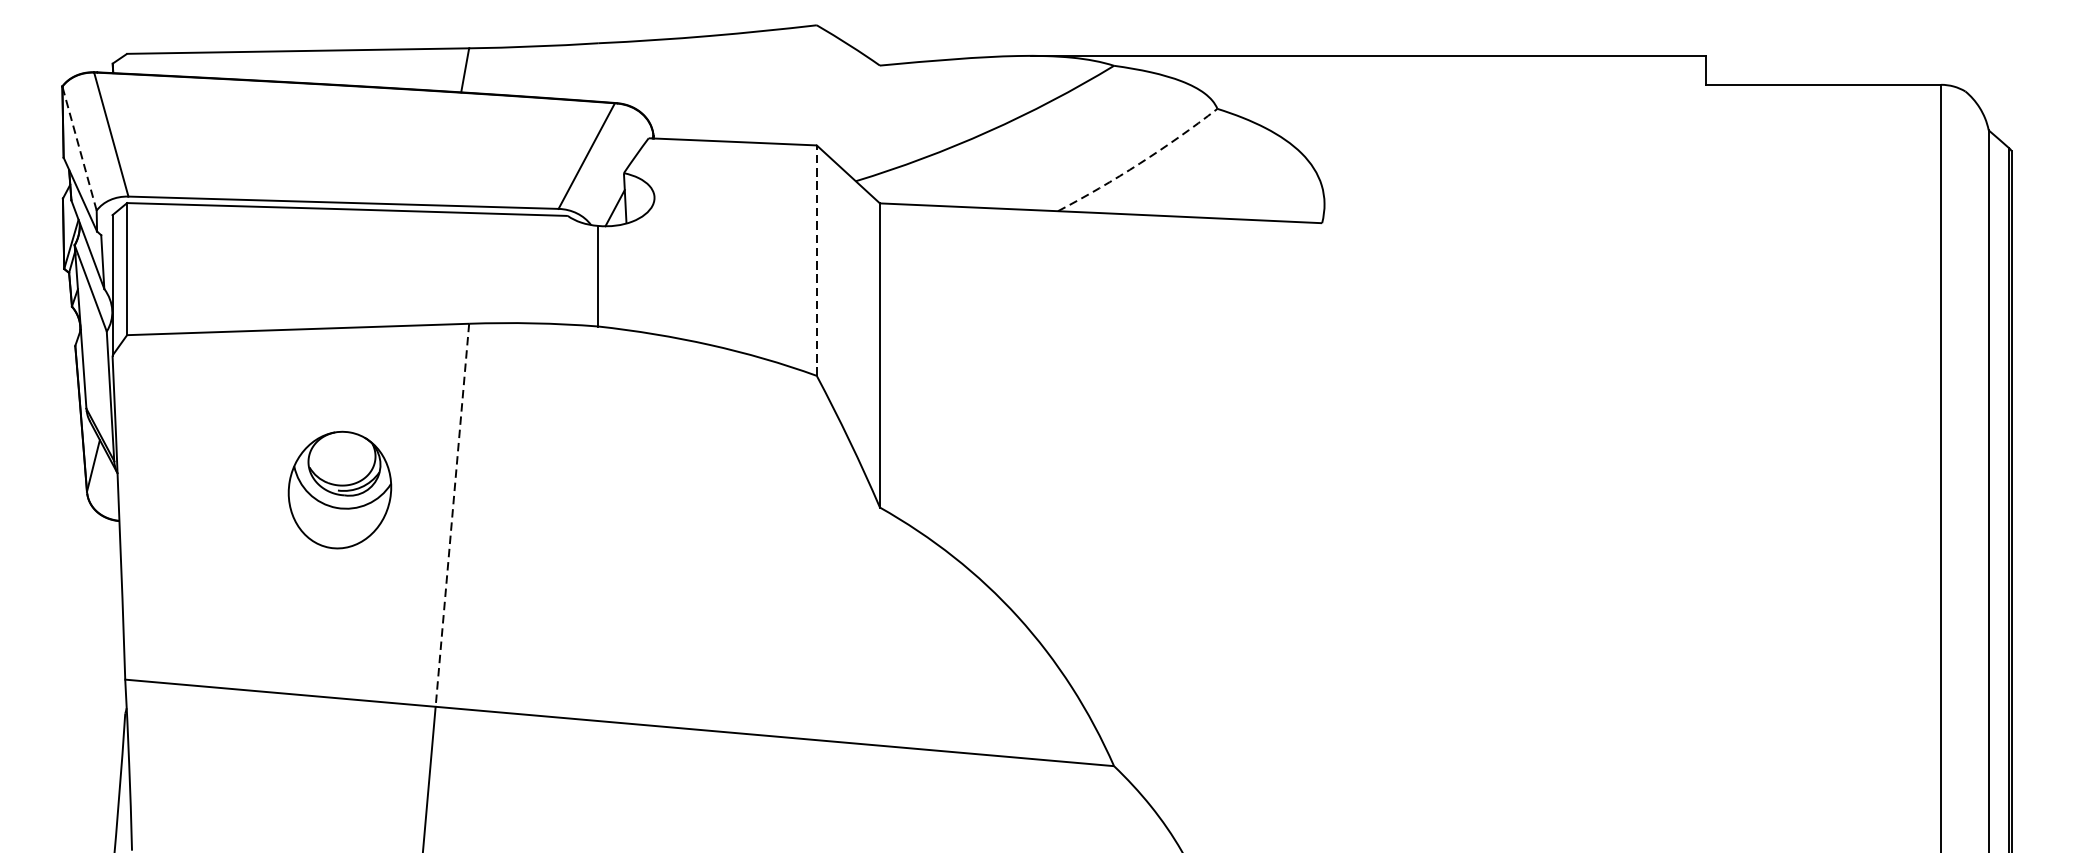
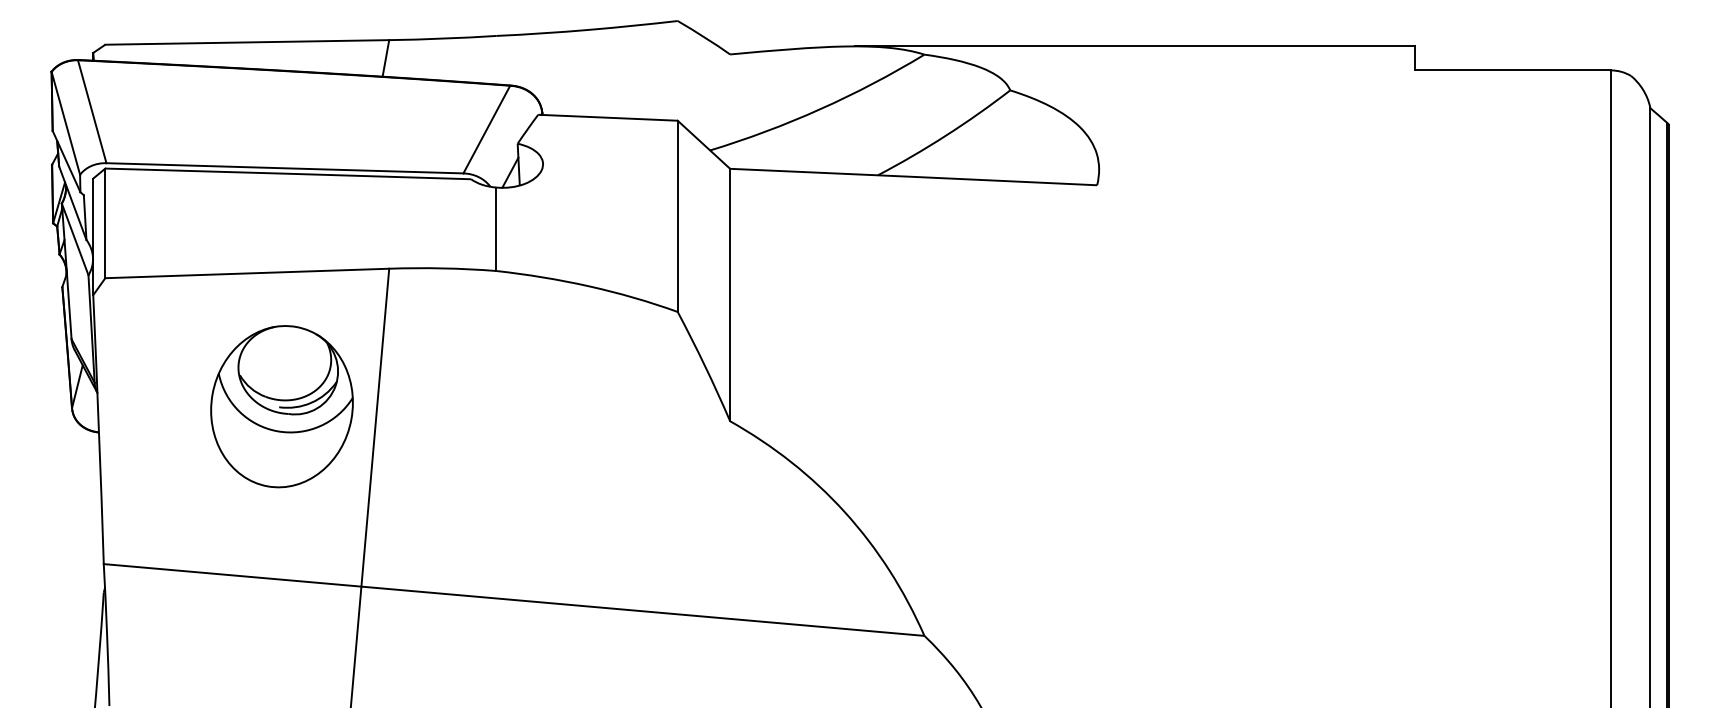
line: (79, 147) -> (65, 122), dashed -> solid
arc: (1139, 163) -> (945, 135), dashed -> solid
line: (816, 260) -> (677, 216), dashed -> solid
part: (339, 489) -> (281, 406), size x1.67
line: (452, 515) -> (375, 427), dashed -> solid

